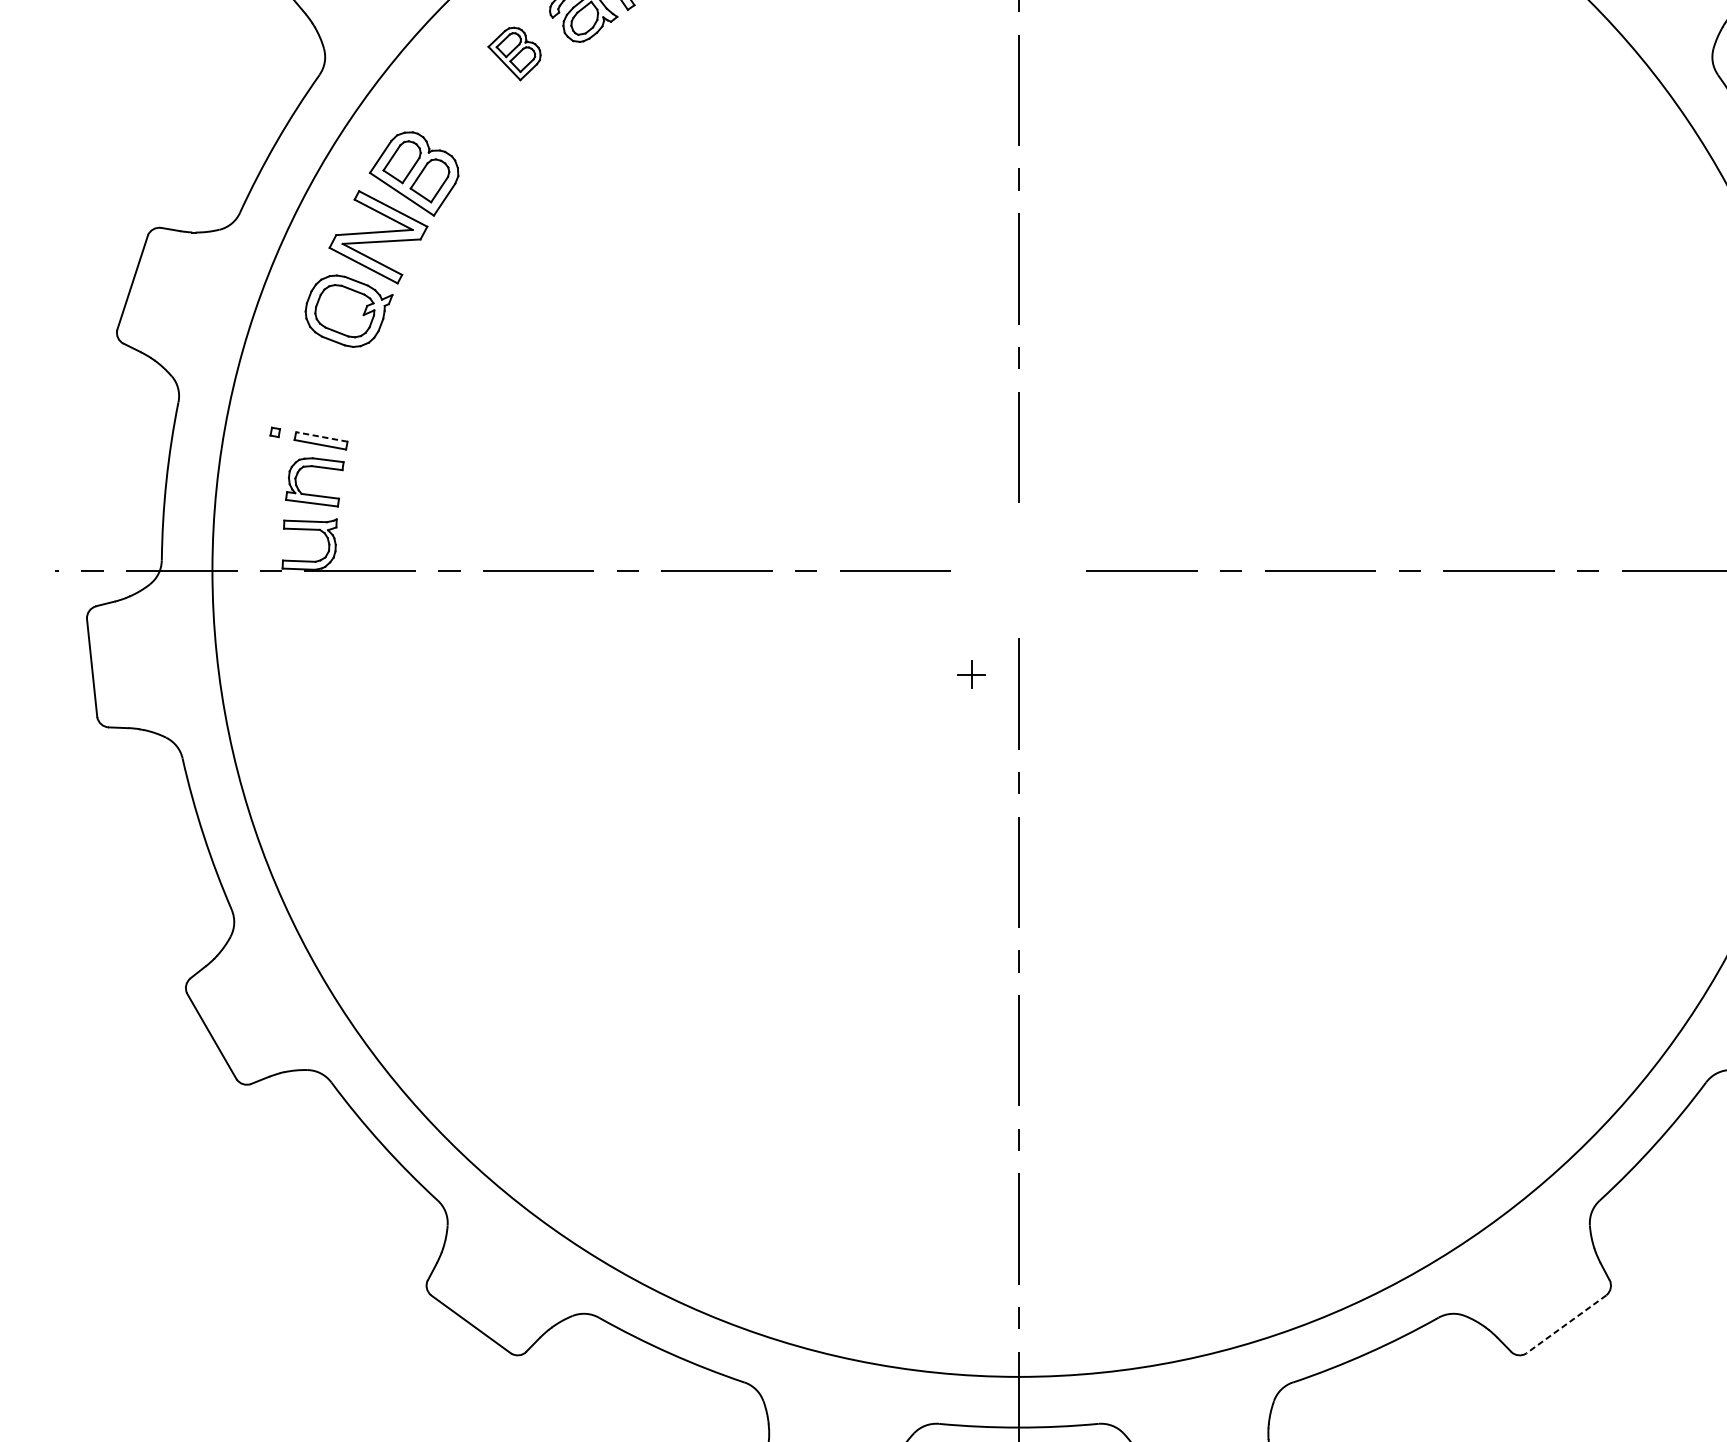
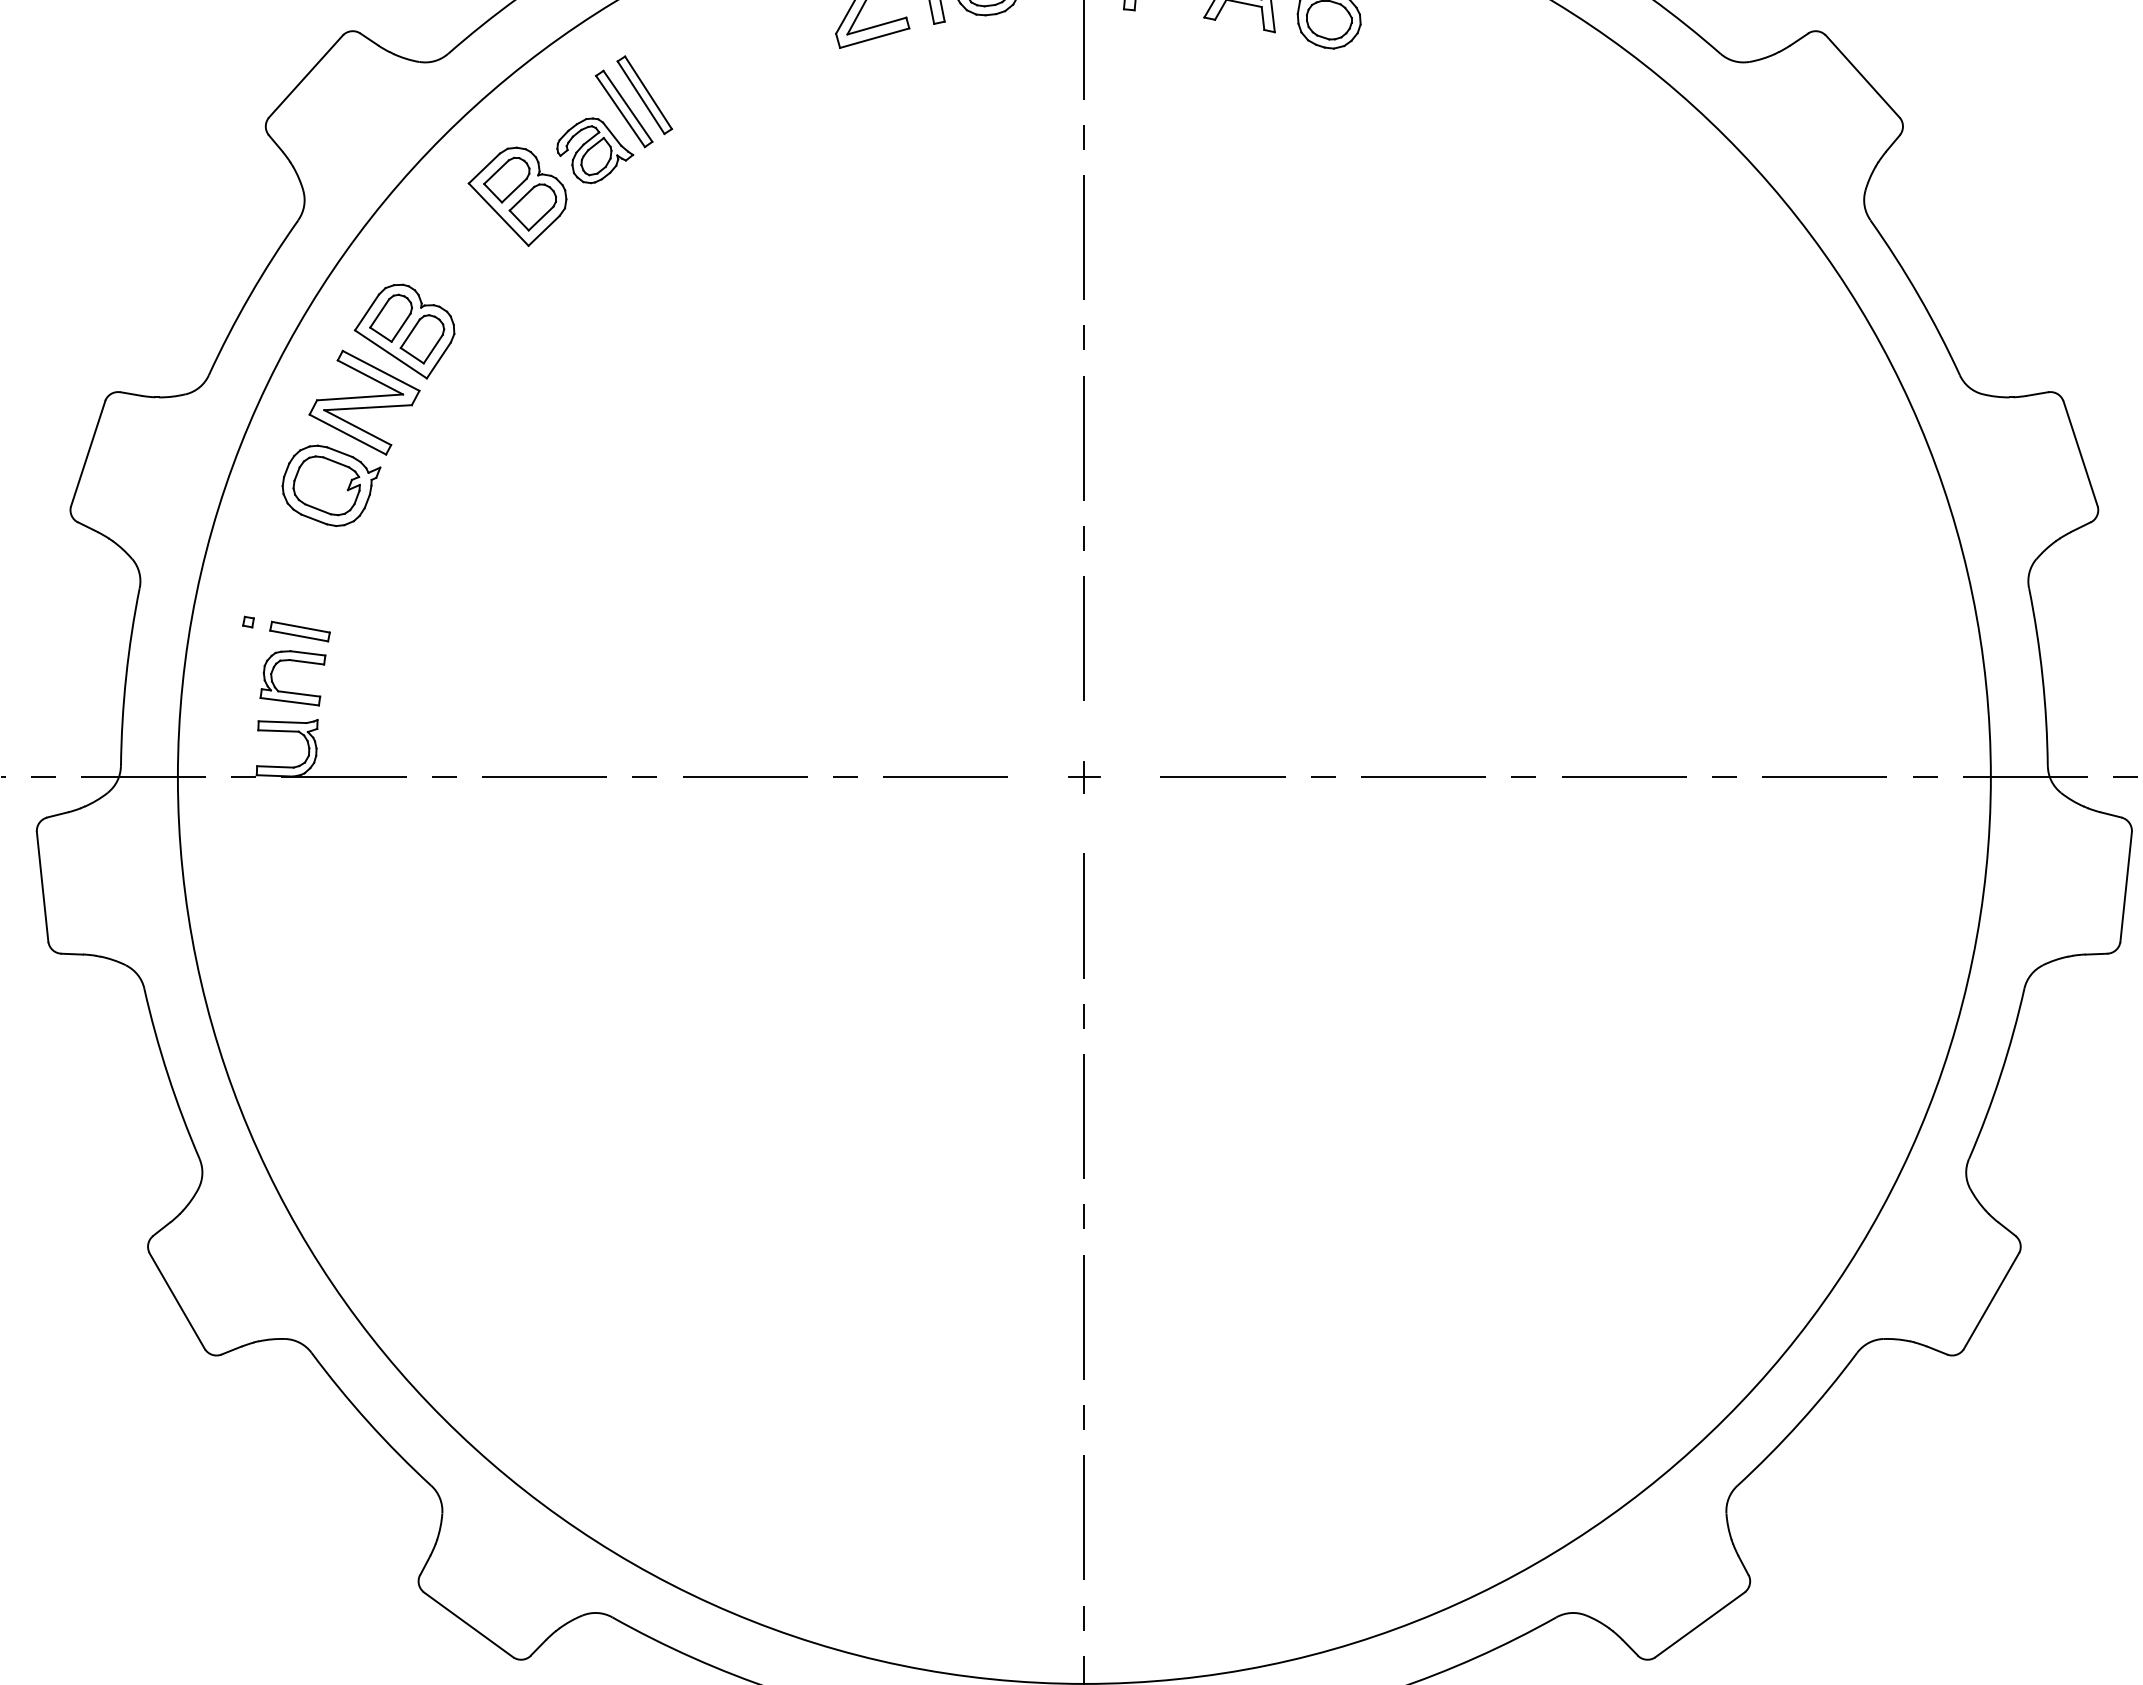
part: (514, 53) -> (517, 196), size x1.67
line: (321, 437) -> (300, 627), dashed -> solid
part: (971, 674) -> (1084, 777), moved
line: (1566, 1324) -> (1700, 1624), dashed -> solid

